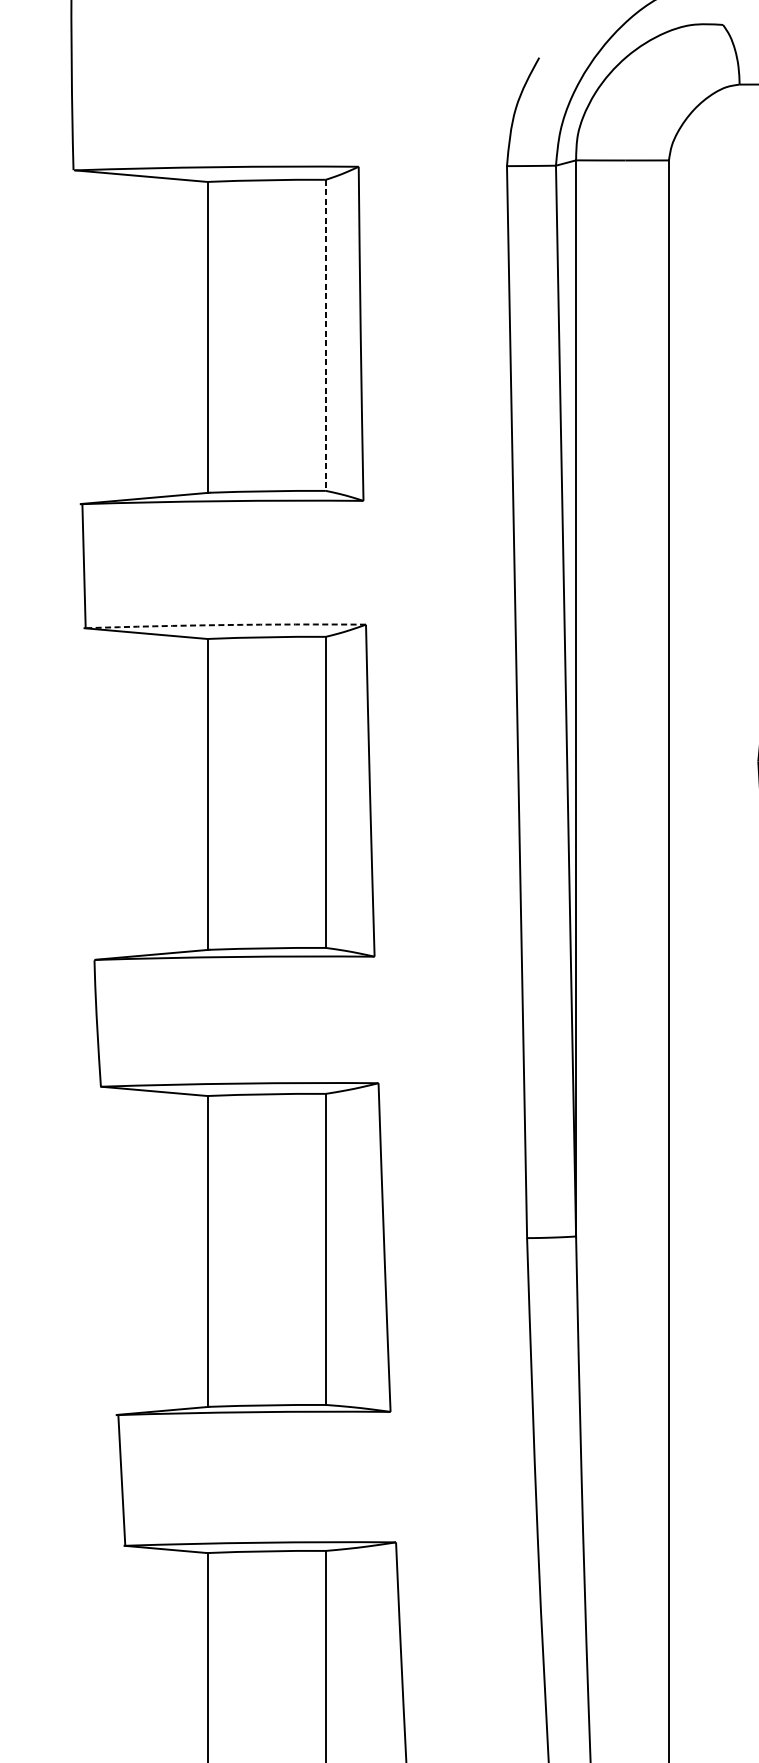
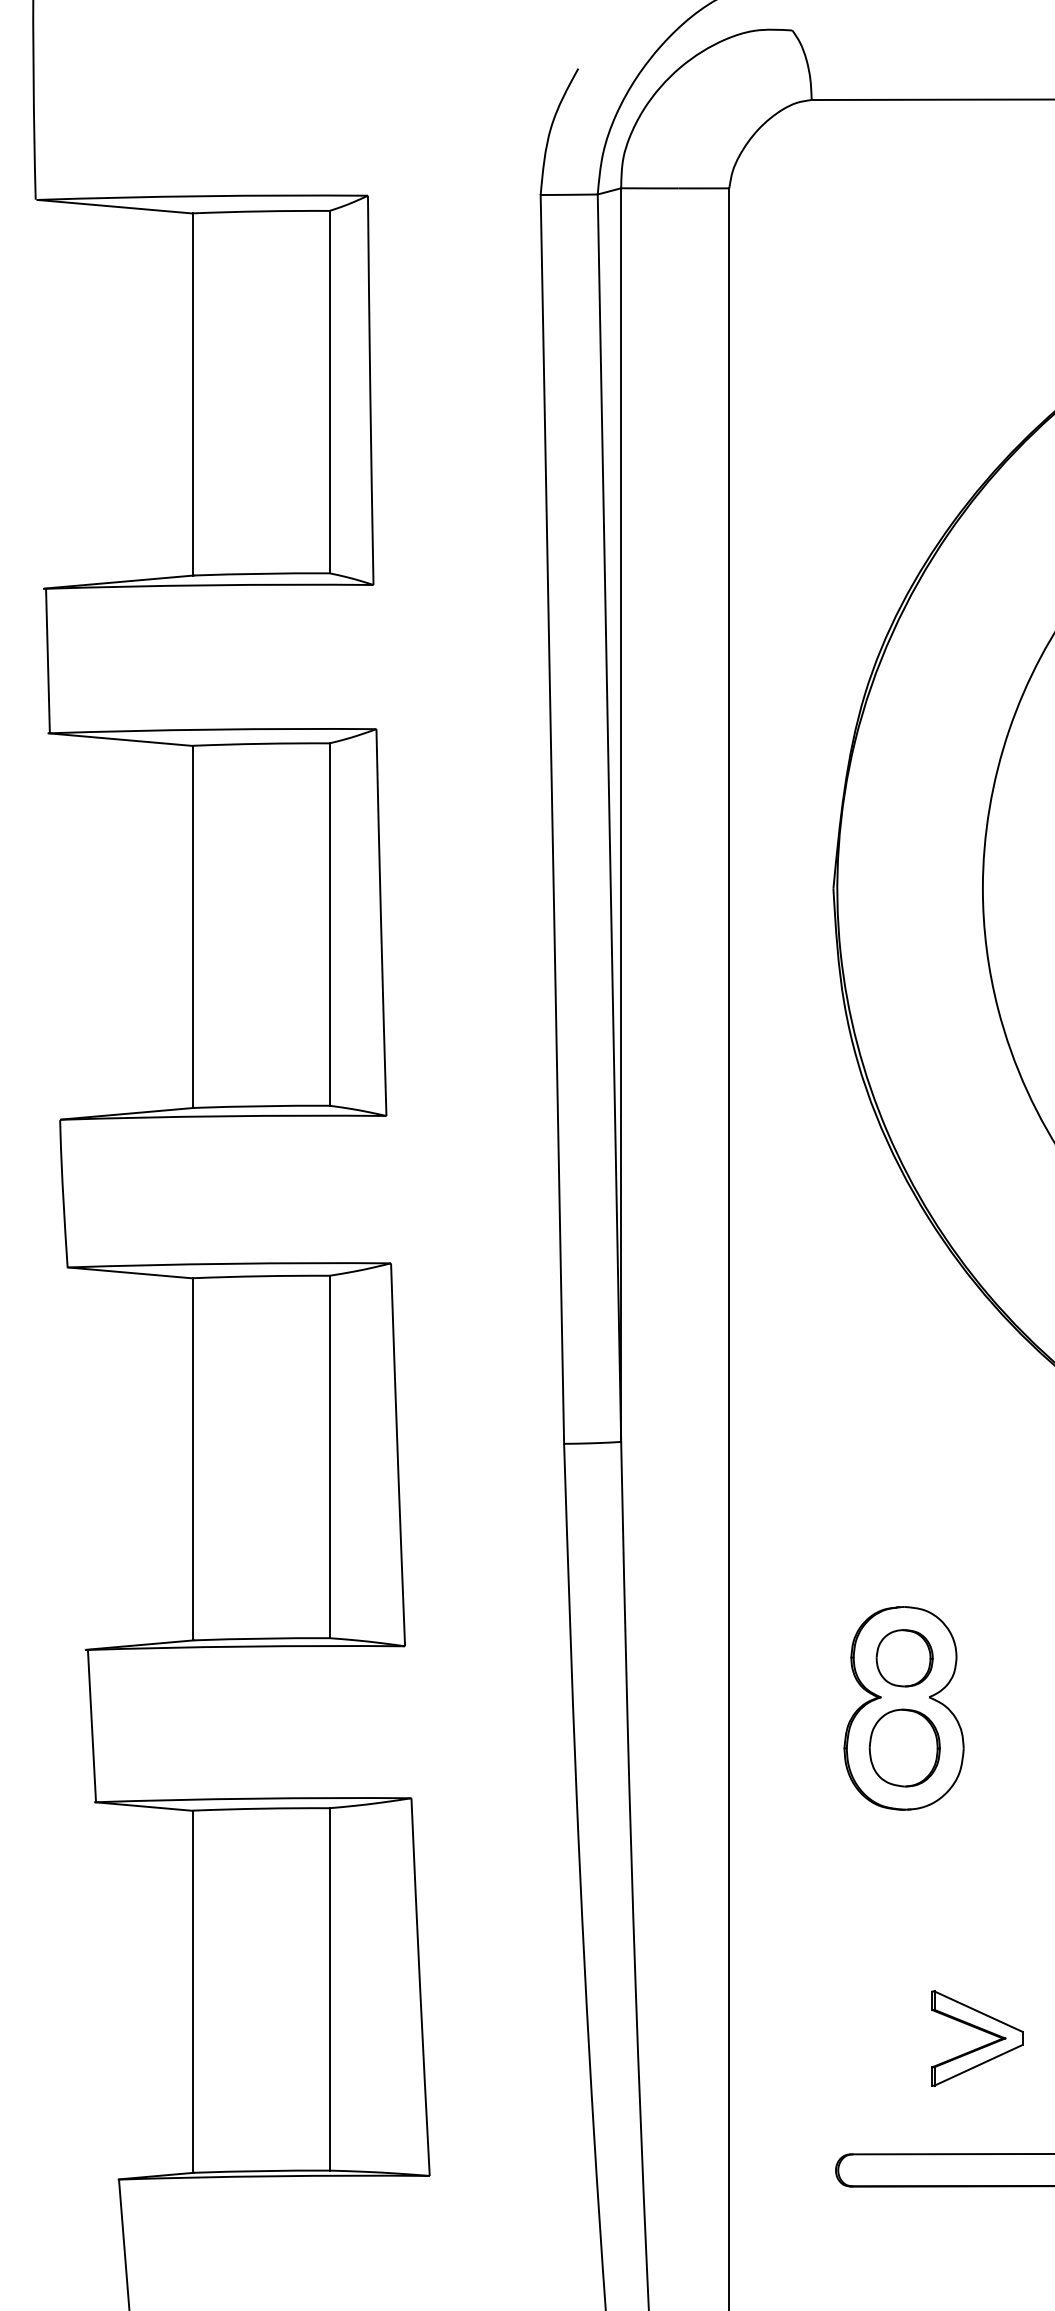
line: (325, 335) -> (329, 392), dashed -> solid
arc: (225, 624) -> (212, 729), dashed -> solid

